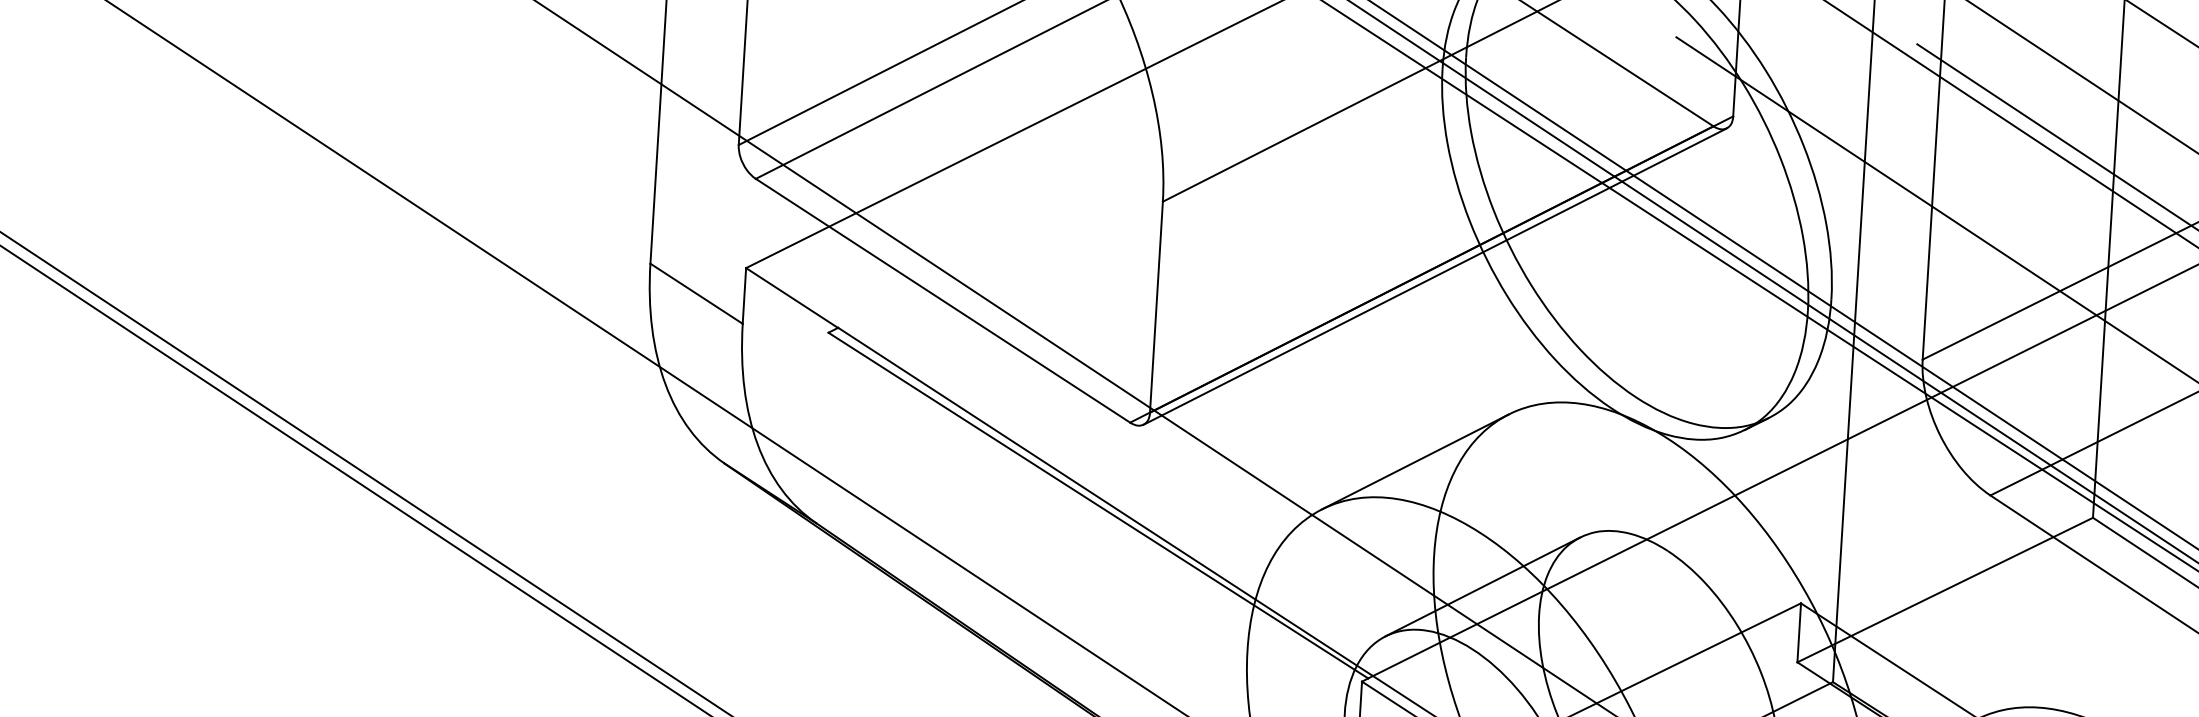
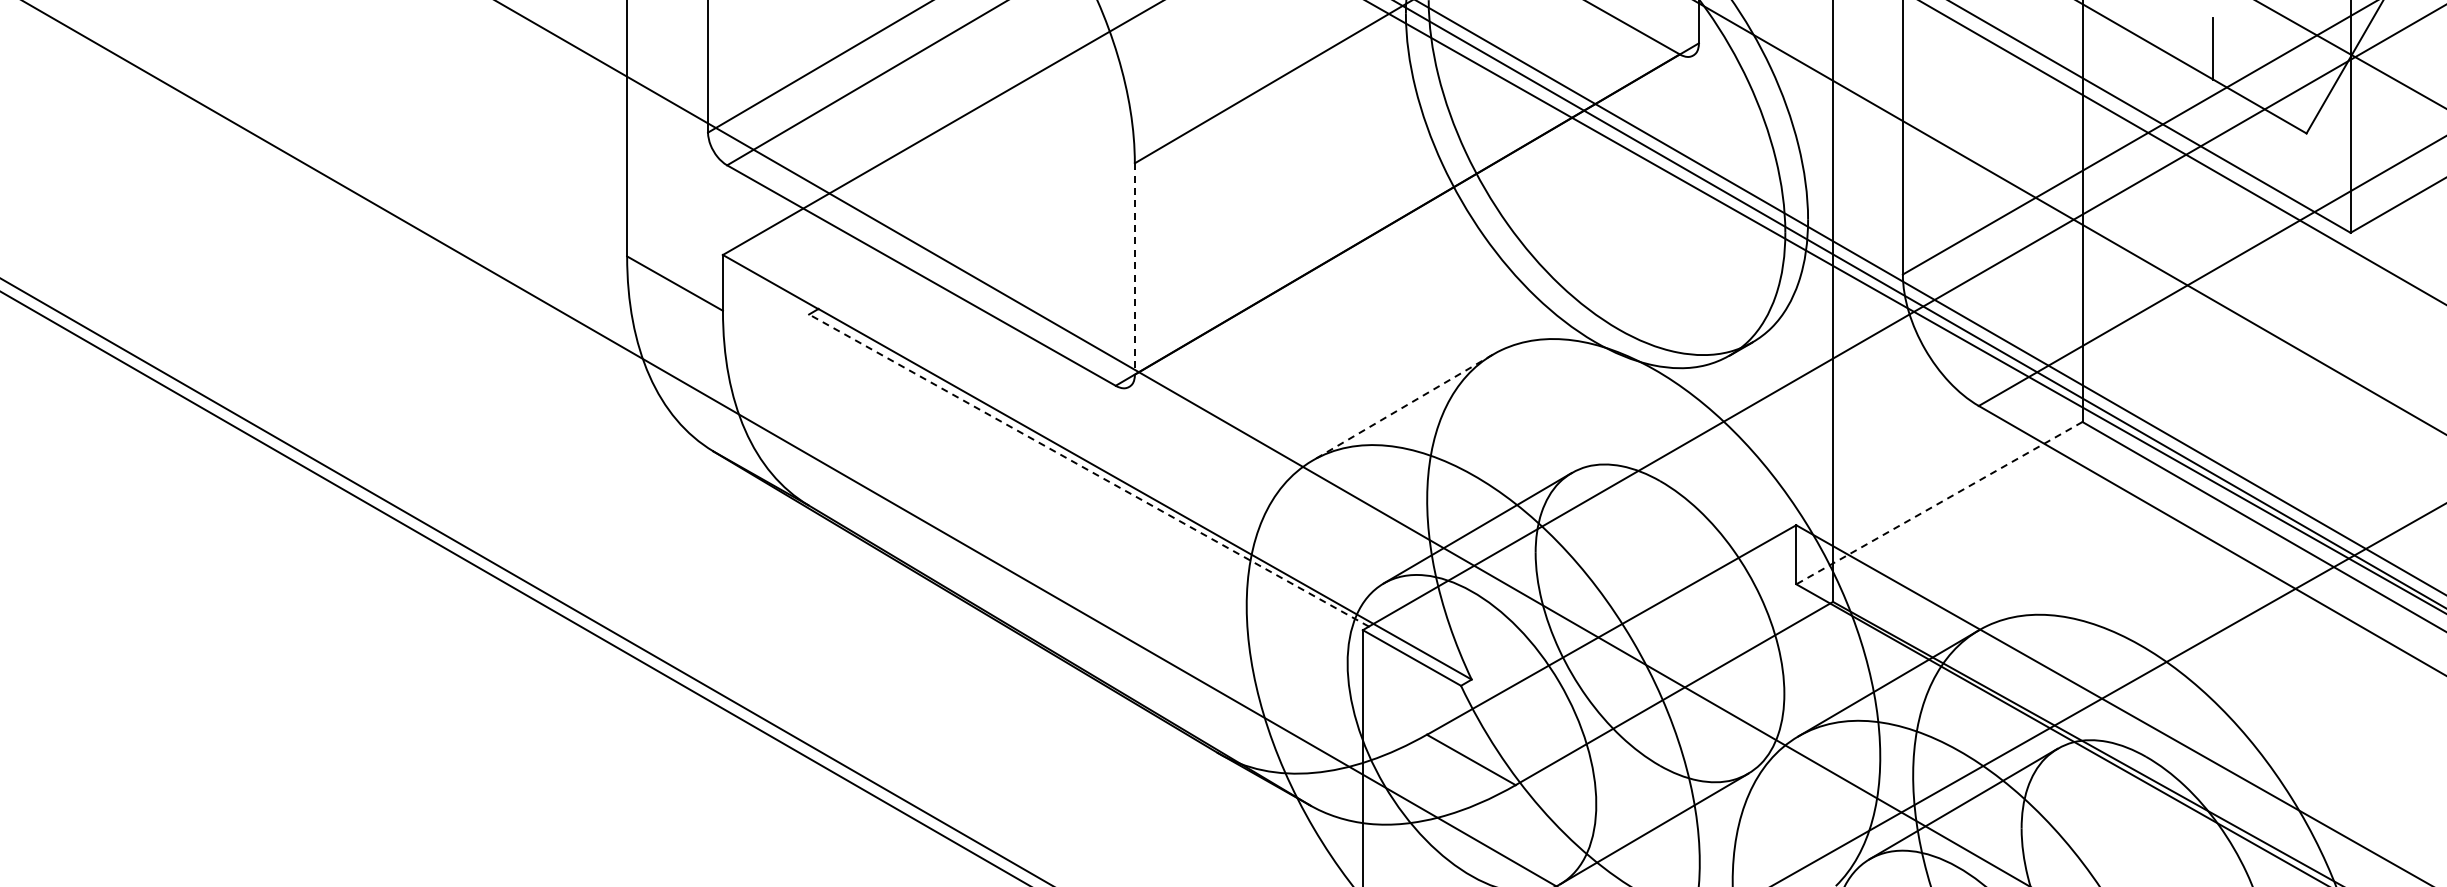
line: (1435, 276) -> (1411, 221), removed
line: (1156, 307) -> (1134, 269), solid -> dashed
line: (1415, 461) -> (1402, 407), solid -> dashed
line: (1097, 505) -> (1088, 470), solid -> dashed
line: (1944, 590) -> (1938, 503), solid -> dashed

